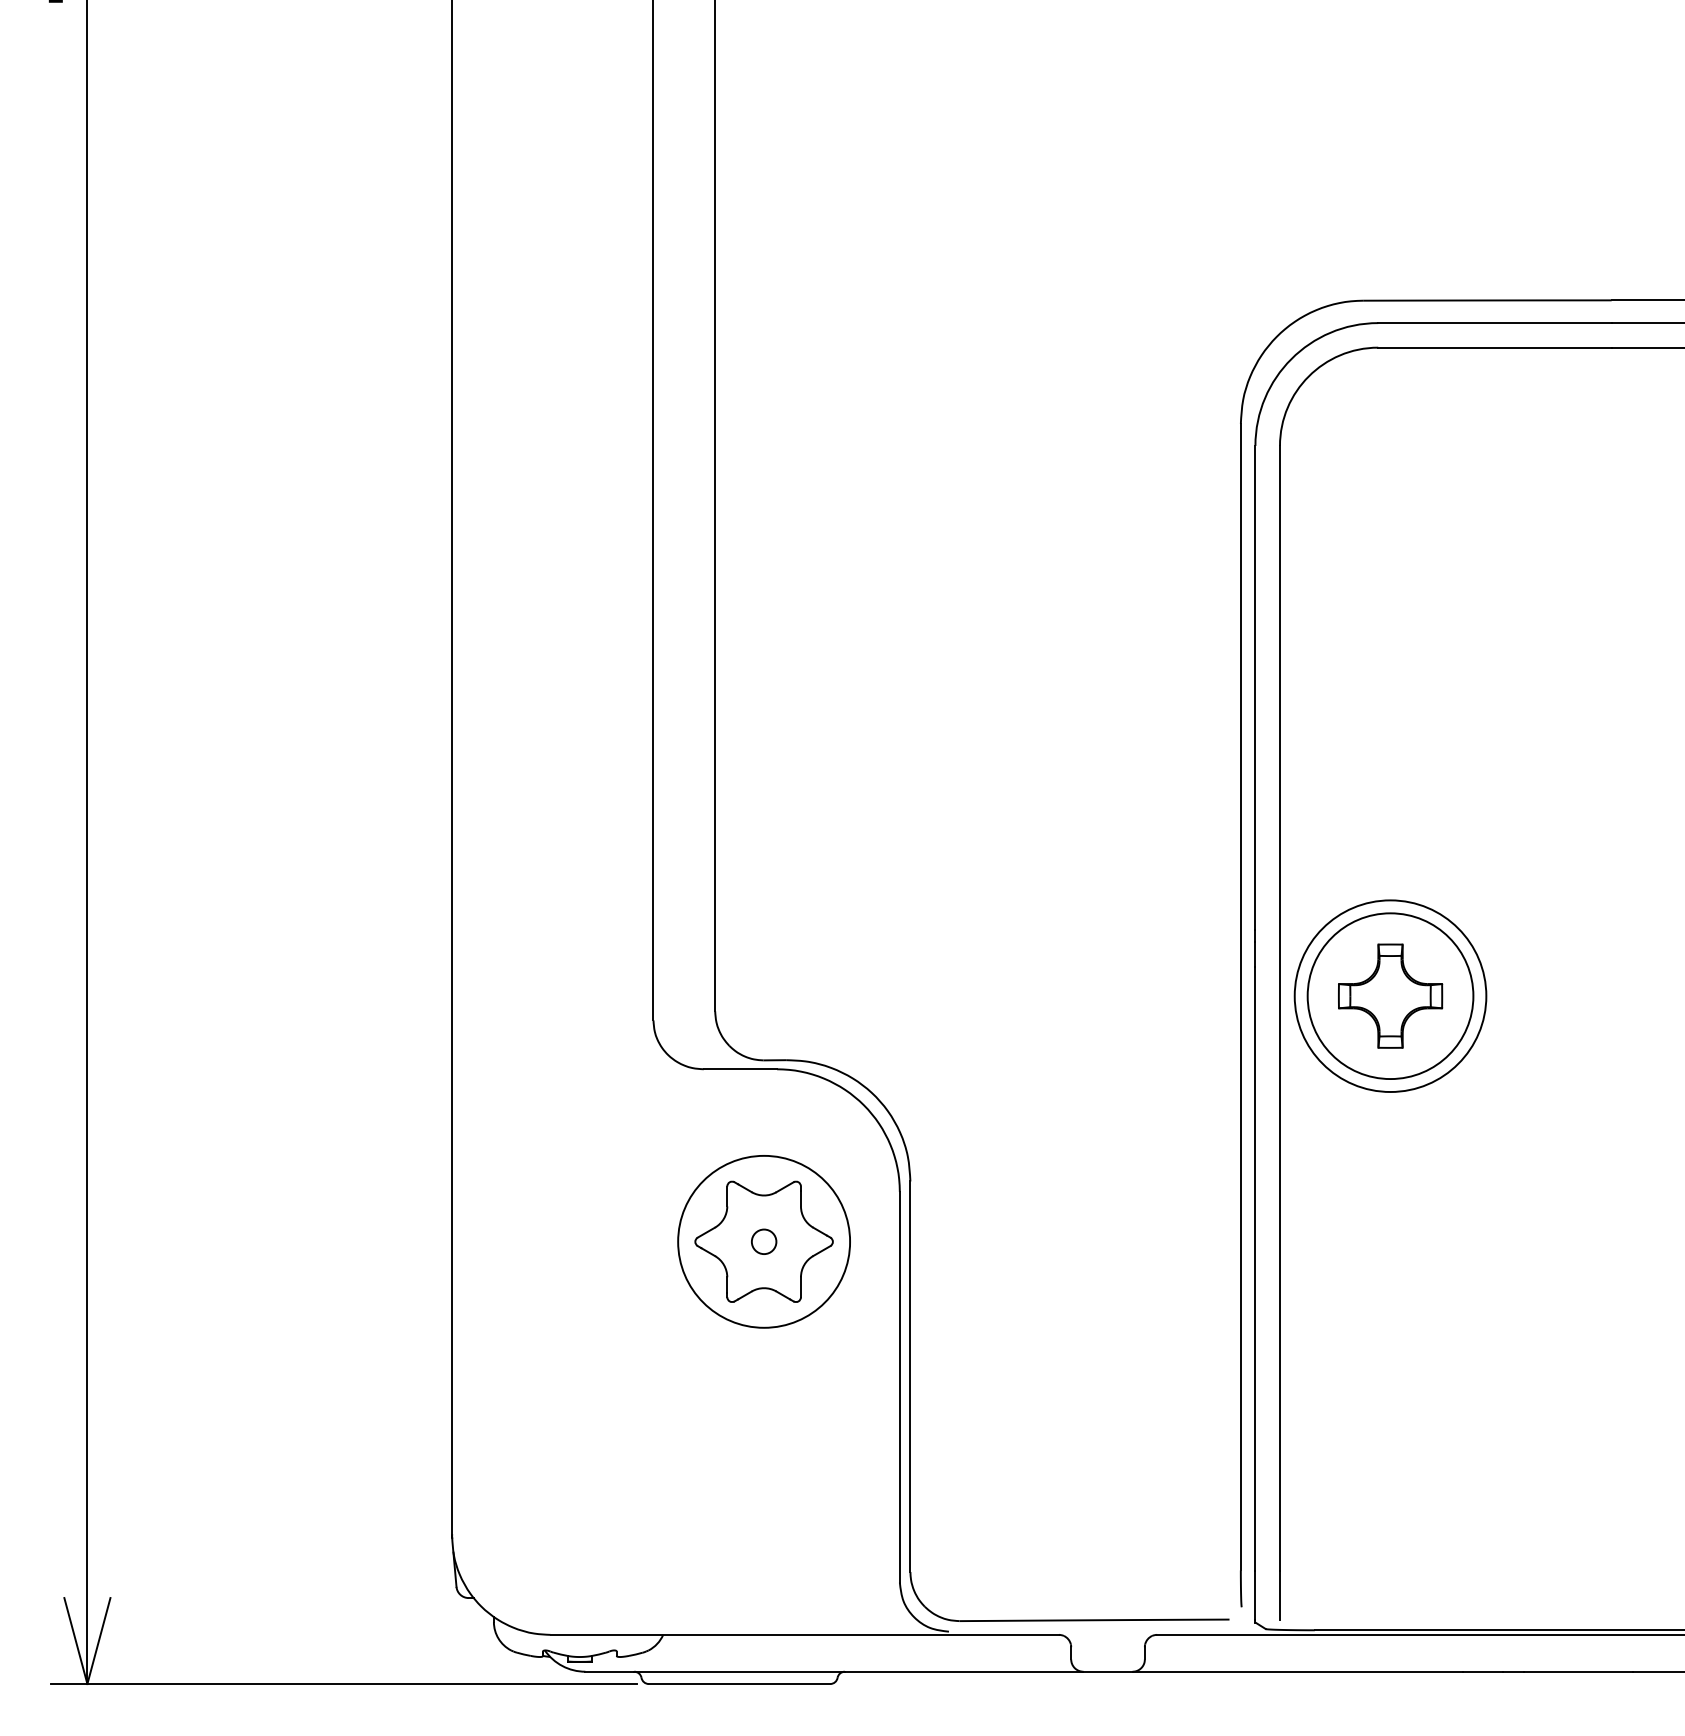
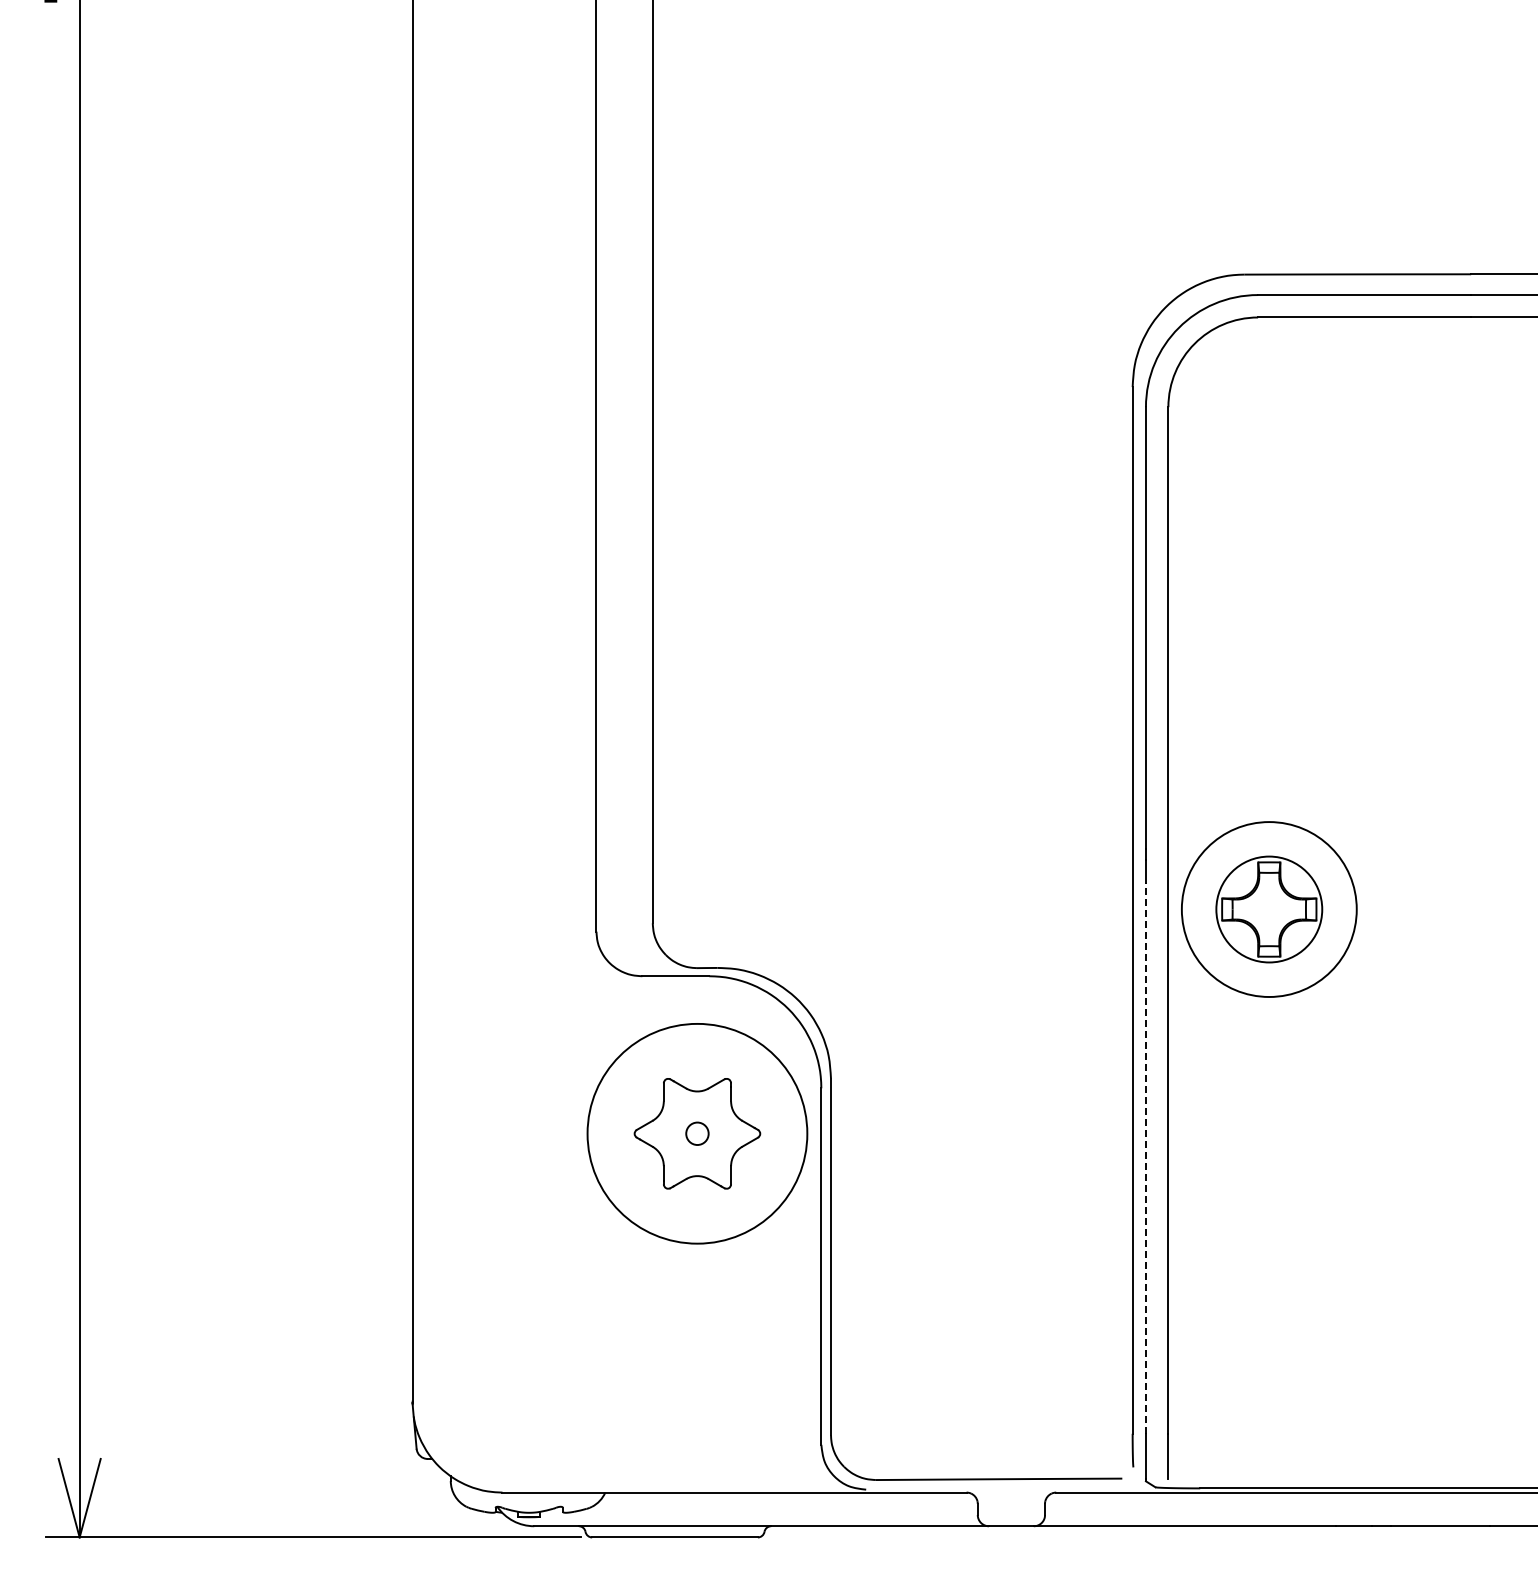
circle: (1389, 996) -> (1268, 909), size x0.7
circle: (763, 1241) -> (696, 1133), size x1.4
line: (1254, 1268) -> (1145, 1158), solid -> dashed

